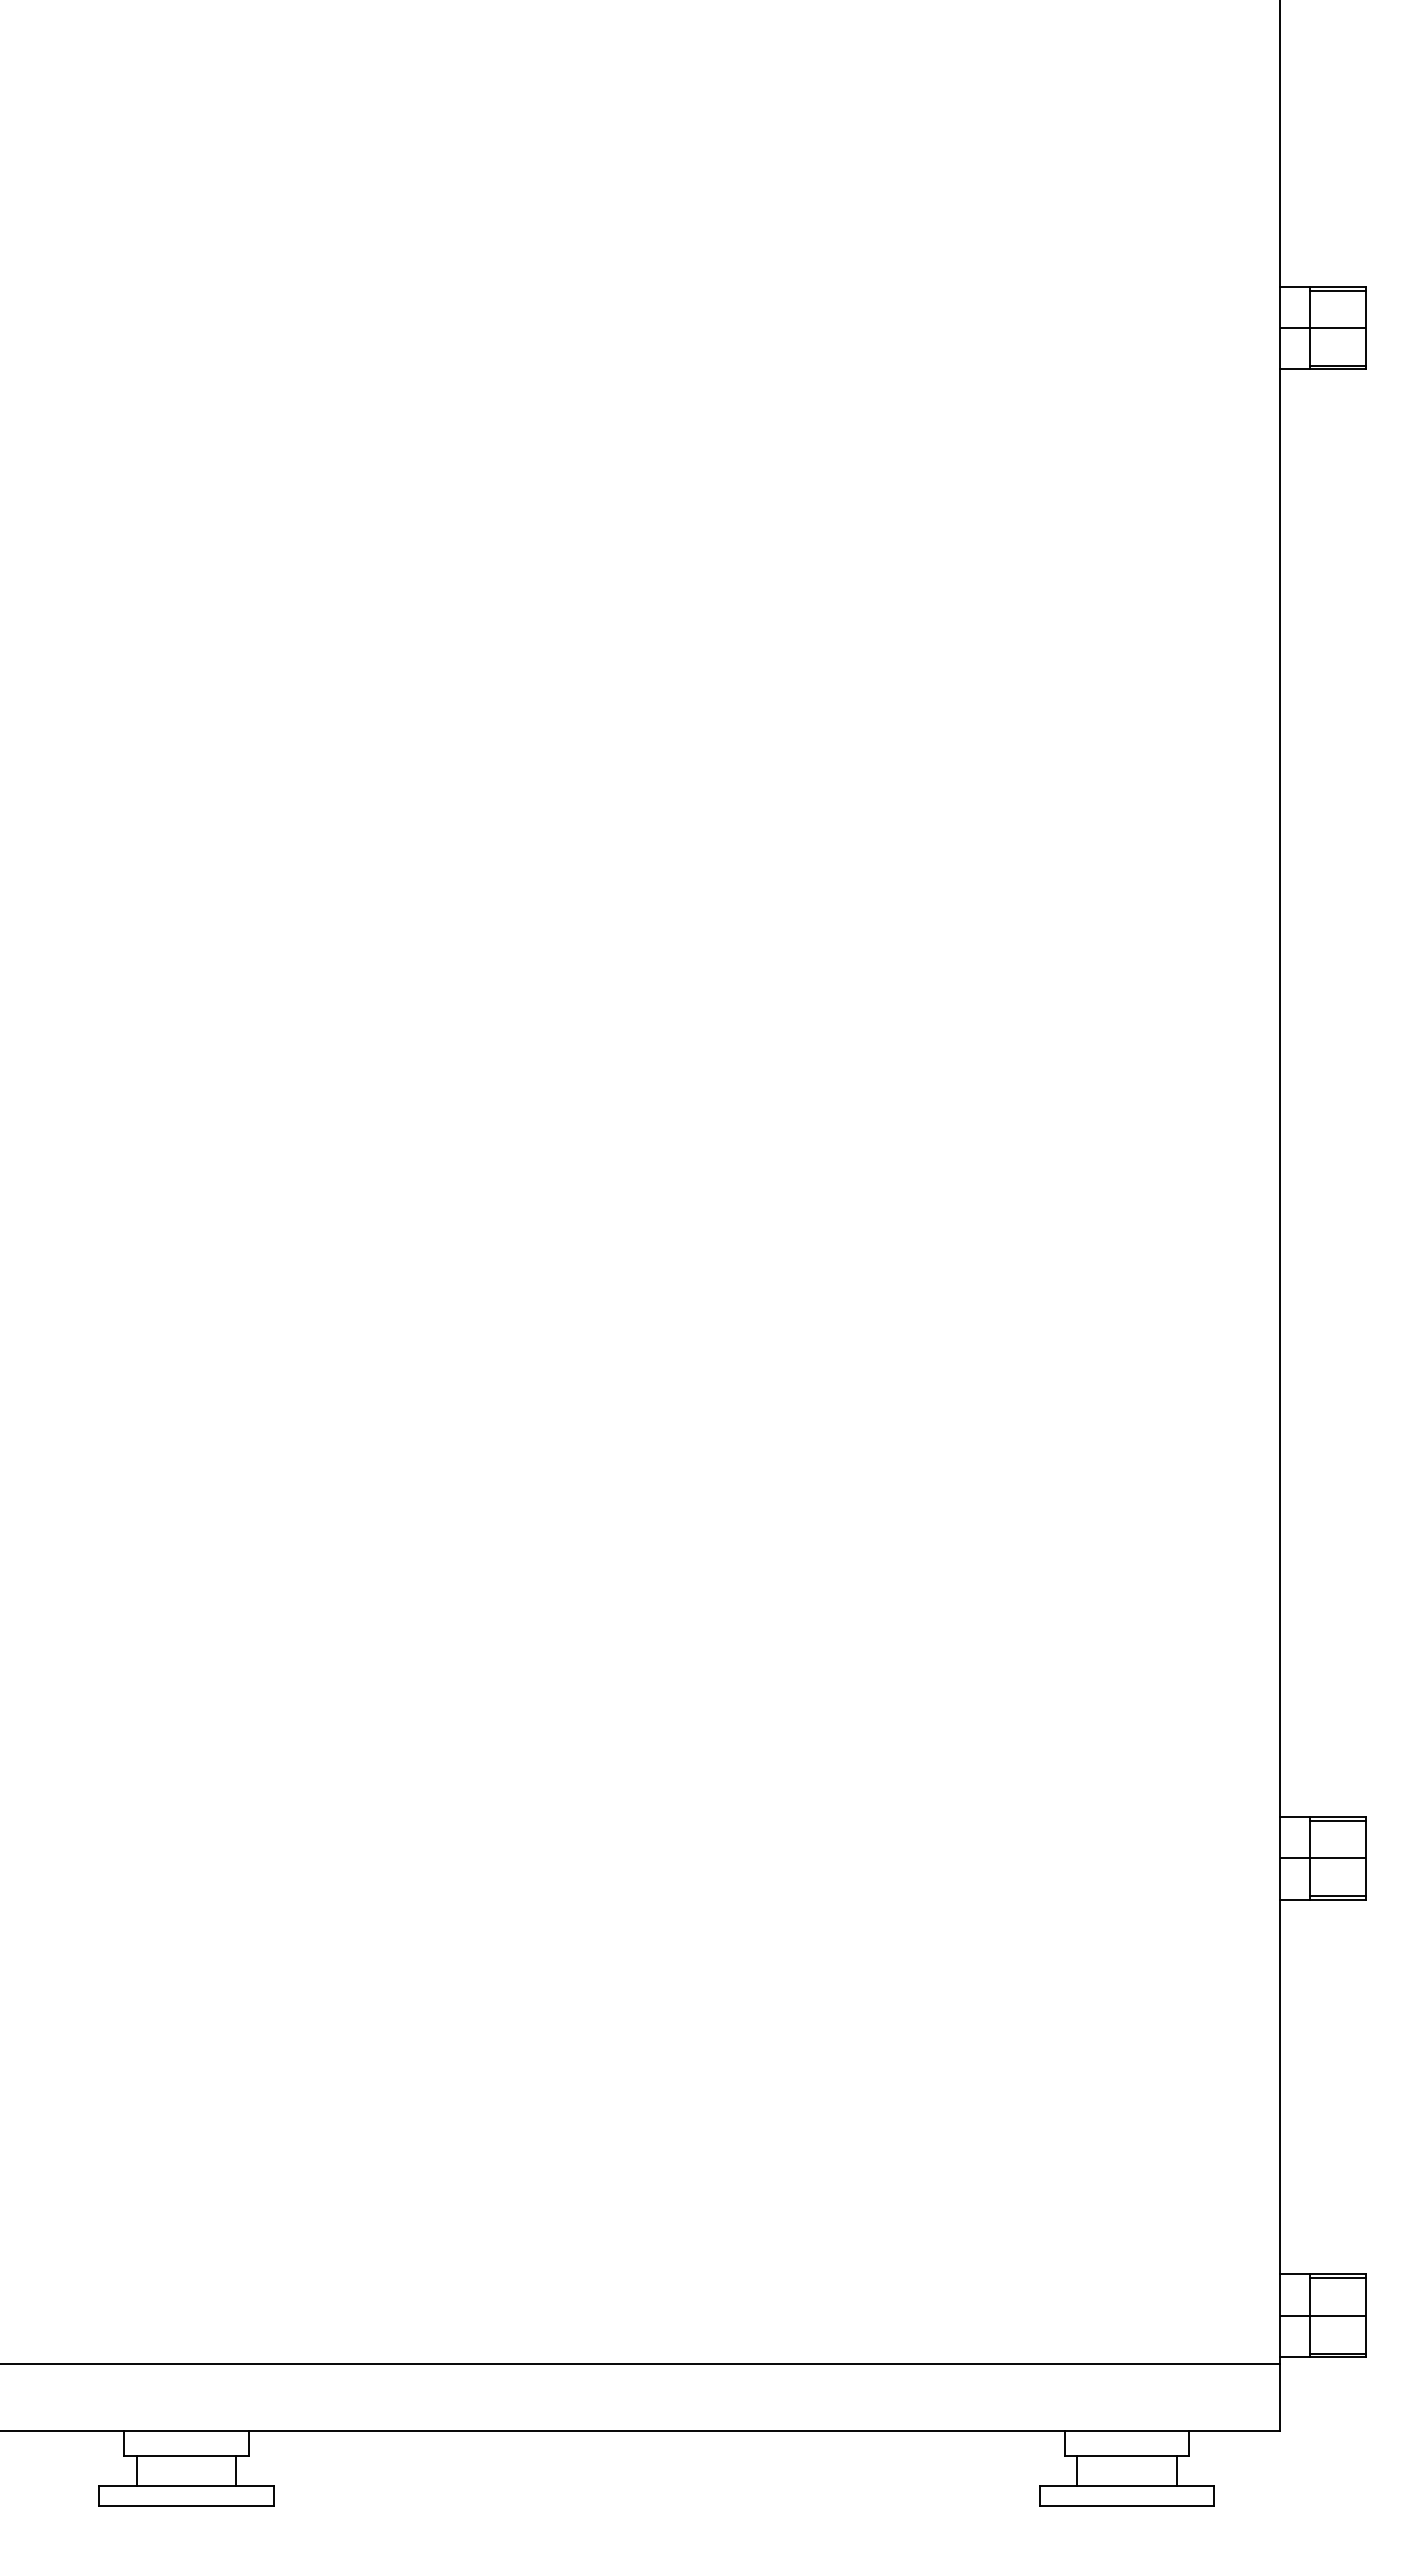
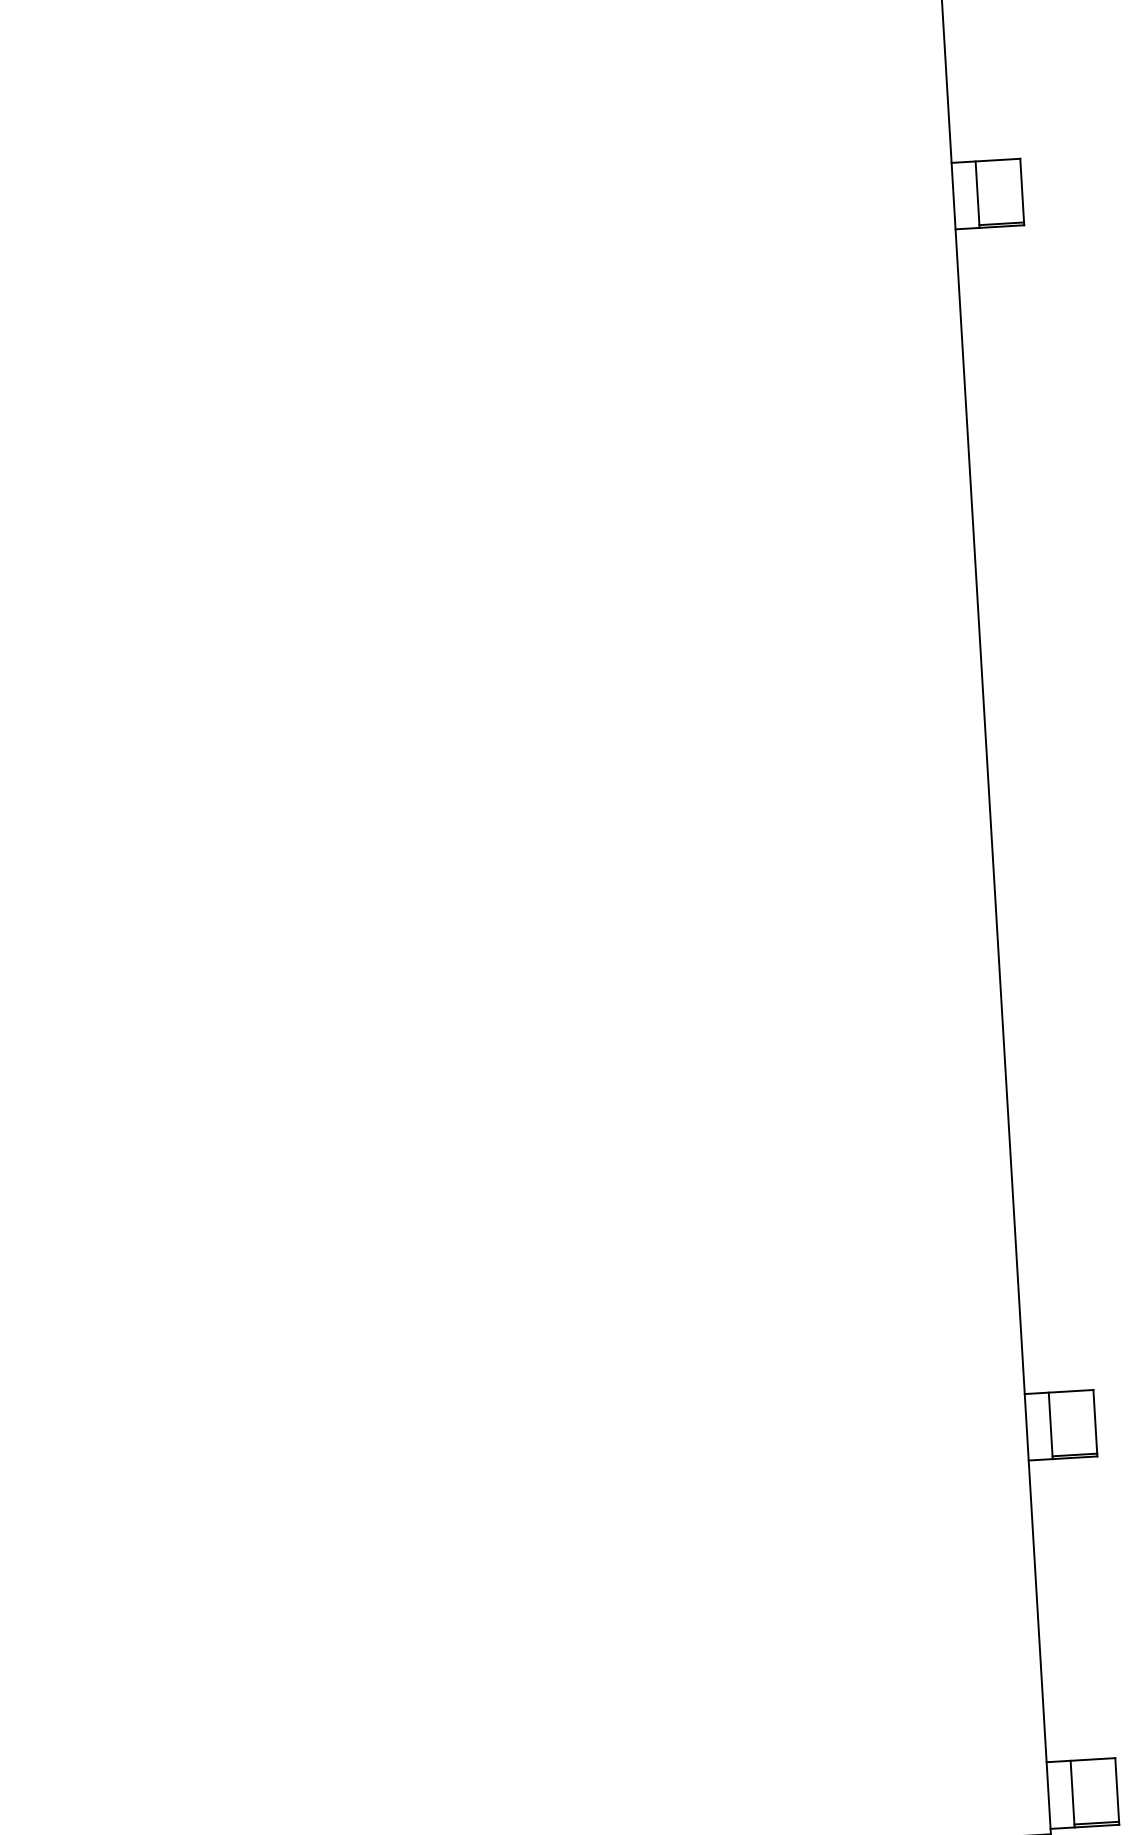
line: (1337, 290) -> (997, 163), removed
line: (1322, 328) -> (987, 194), removed
line: (1337, 1820) -> (1071, 1394), removed
line: (1322, 1858) -> (1060, 1425), removed
line: (1337, 2278) -> (1092, 1762), removed
line: (1322, 2315) -> (1082, 1793), removed

